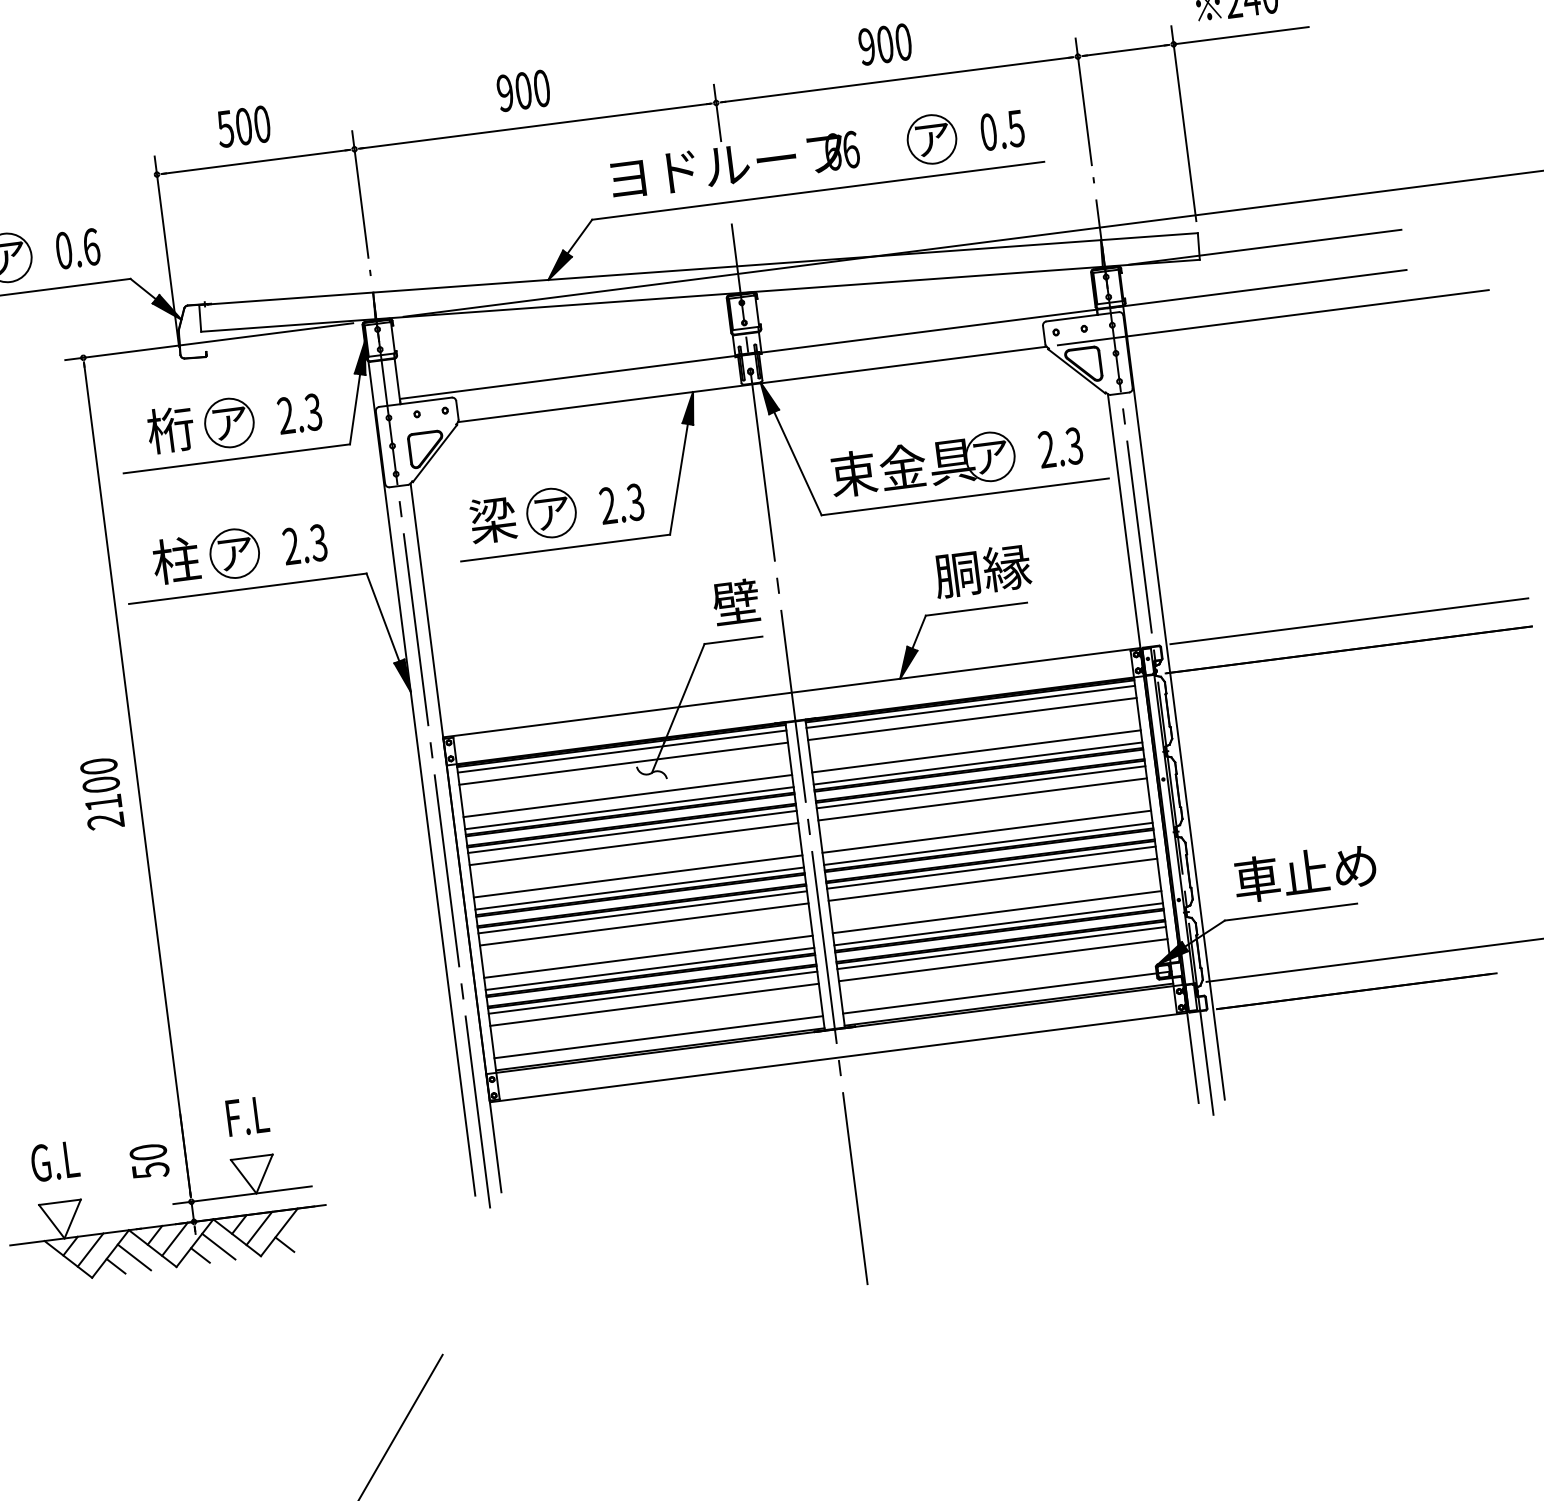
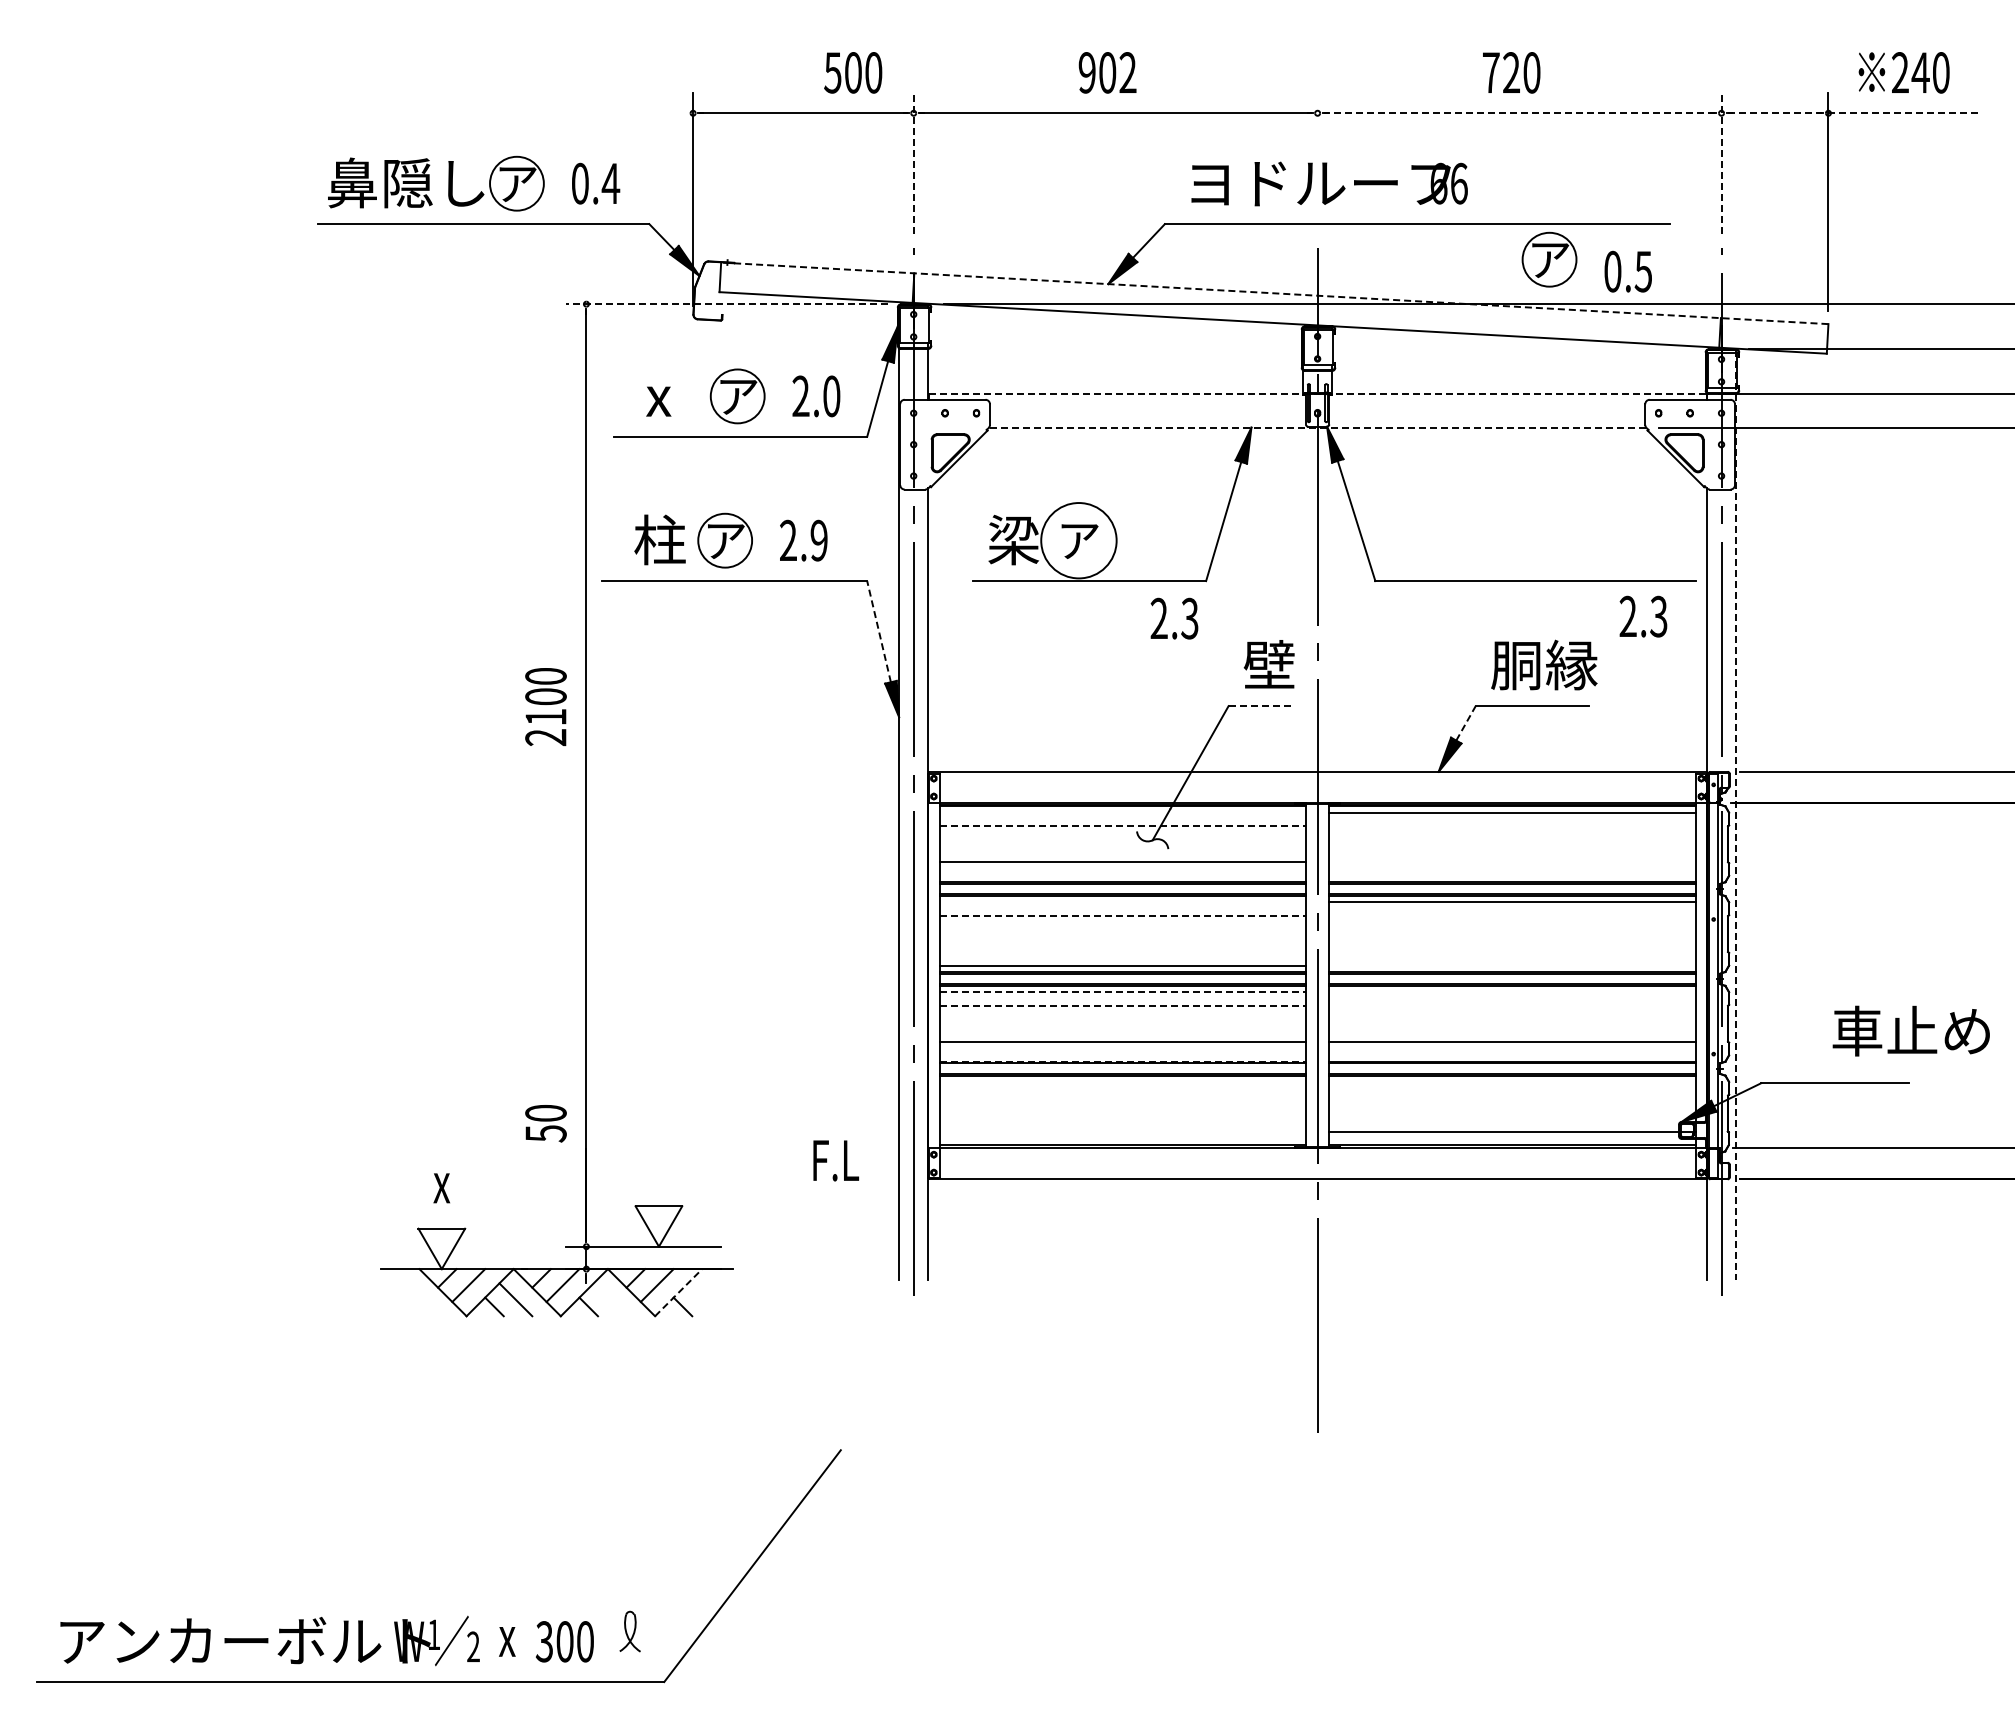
line: (1241, 35) -> (1904, 113), solid -> dashed
text: (875, 45) -> (1500, 72), 900 -> 720
line: (1125, 50) -> (1774, 113), solid -> dashed
line: (897, 79) -> (1519, 113), solid -> dashed
text: (541, 88) -> (1127, 72), 900 -> 902
line: (1083, 101) -> (1721, 163), solid -> dashed
line: (717, 113) -> (1317, 124), removed
text: (244, 126) -> (853, 72), moved
text: (1001, 130) -> (1627, 271), moved
part: (931, 139) -> (1549, 259), moved
line: (360, 194) -> (913, 163), solid -> dashed
text: (91, 246) -> (610, 183), 0.6 -> 0.4
line: (698, 269) -> (1274, 293), solid -> dashed
line: (208, 342) -> (726, 304), solid -> dashed
line: (749, 353) -> (1318, 393), solid -> dashed
line: (752, 384) -> (1317, 427), solid -> dashed
text: (313, 412) -> (831, 396), 2.3 -> 2.0
text: (170, 429) -> (671, 395), 桁 -> x
text: (1060, 447) -> (1643, 616), moved
part: (922, 465) -> (1493, 540), removed
text: (621, 503) -> (1174, 618), moved
circle: (551, 512) -> (1078, 540), size x1.4
text: (318, 542) -> (818, 540), 2.3 -> 2.9
line: (383, 617) -> (879, 631), solid -> dashed
line: (919, 632) -> (1466, 723), solid -> dashed
line: (734, 640) -> (1261, 706), solid -> dashed
line: (1171, 683) -> (1736, 815), solid -> dashed
line: (971, 719) -> (1511, 826), removed
line: (621, 751) -> (1122, 812), removed
line: (975, 751) -> (1511, 862), removed
line: (624, 763) -> (1123, 826), solid -> dashed
line: (977, 763) -> (1511, 875), removed
text: (102, 794) -> (545, 707), moved
line: (981, 799) -> (1511, 915), removed
line: (628, 807) -> (1122, 875), removed
line: (632, 832) -> (1122, 902), removed
line: (986, 832) -> (1511, 952), removed
line: (634, 843) -> (1123, 915), solid -> dashed
line: (987, 843) -> (1511, 965), removed
line: (990, 868) -> (1511, 992), removed
text: (1304, 872) -> (1910, 1030), moved
line: (637, 876) -> (1122, 952), removed
line: (992, 879) -> (1511, 1005), removed
line: (643, 912) -> (1123, 992), solid -> dashed
line: (644, 924) -> (1123, 1005), solid -> dashed
line: (997, 924) -> (1511, 1055), removed
line: (1000, 947) -> (1511, 1081), removed
line: (1002, 960) -> (1511, 1095), removed
line: (649, 969) -> (1122, 1055), removed
line: (651, 974) -> (1123, 1061), solid -> dashed
line: (652, 992) -> (1122, 1081), removed
line: (654, 1004) -> (1122, 1095), removed
line: (658, 1037) -> (1122, 1131), removed
text: (247, 1116) -> (835, 1160), moved
text: (55, 1160) -> (442, 1182), G.L -> x
text: (149, 1161) -> (545, 1123), moved
line: (280, 1232) -> (679, 1292), solid -> dashed
line: (218, 1246) -> (609, 1299), removed

